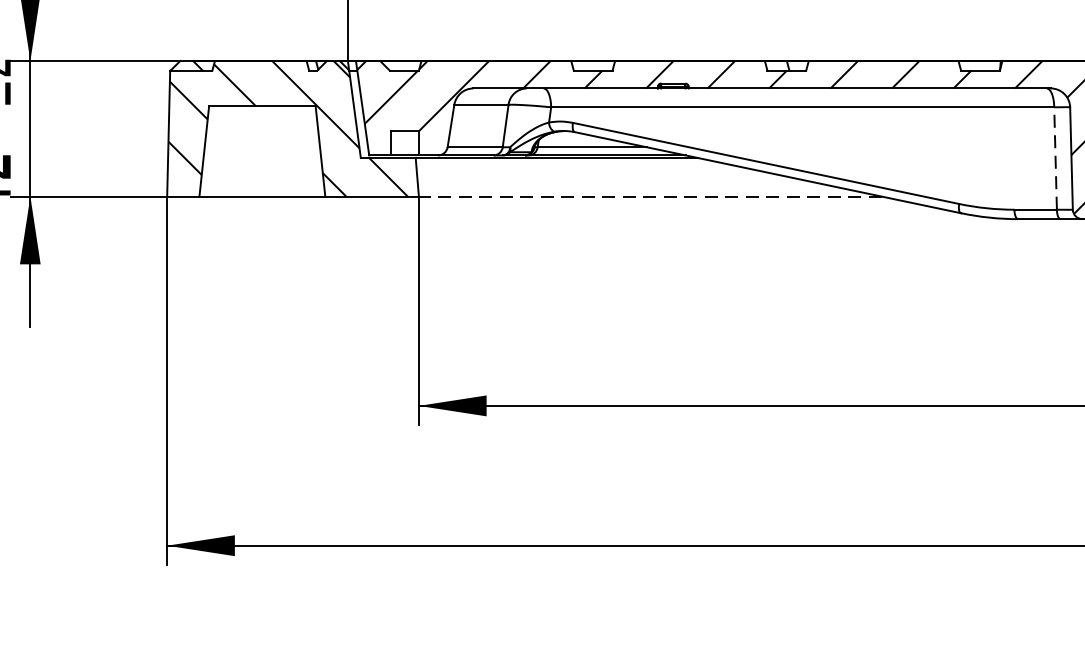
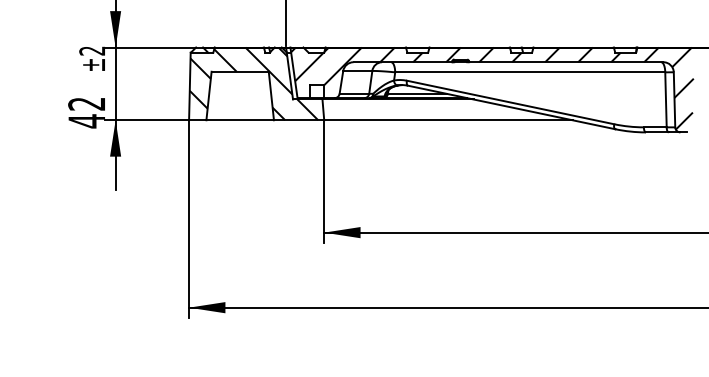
line: (1054, 157) -> (665, 99), dashed -> solid
line: (648, 196) -> (447, 120), dashed -> solid

